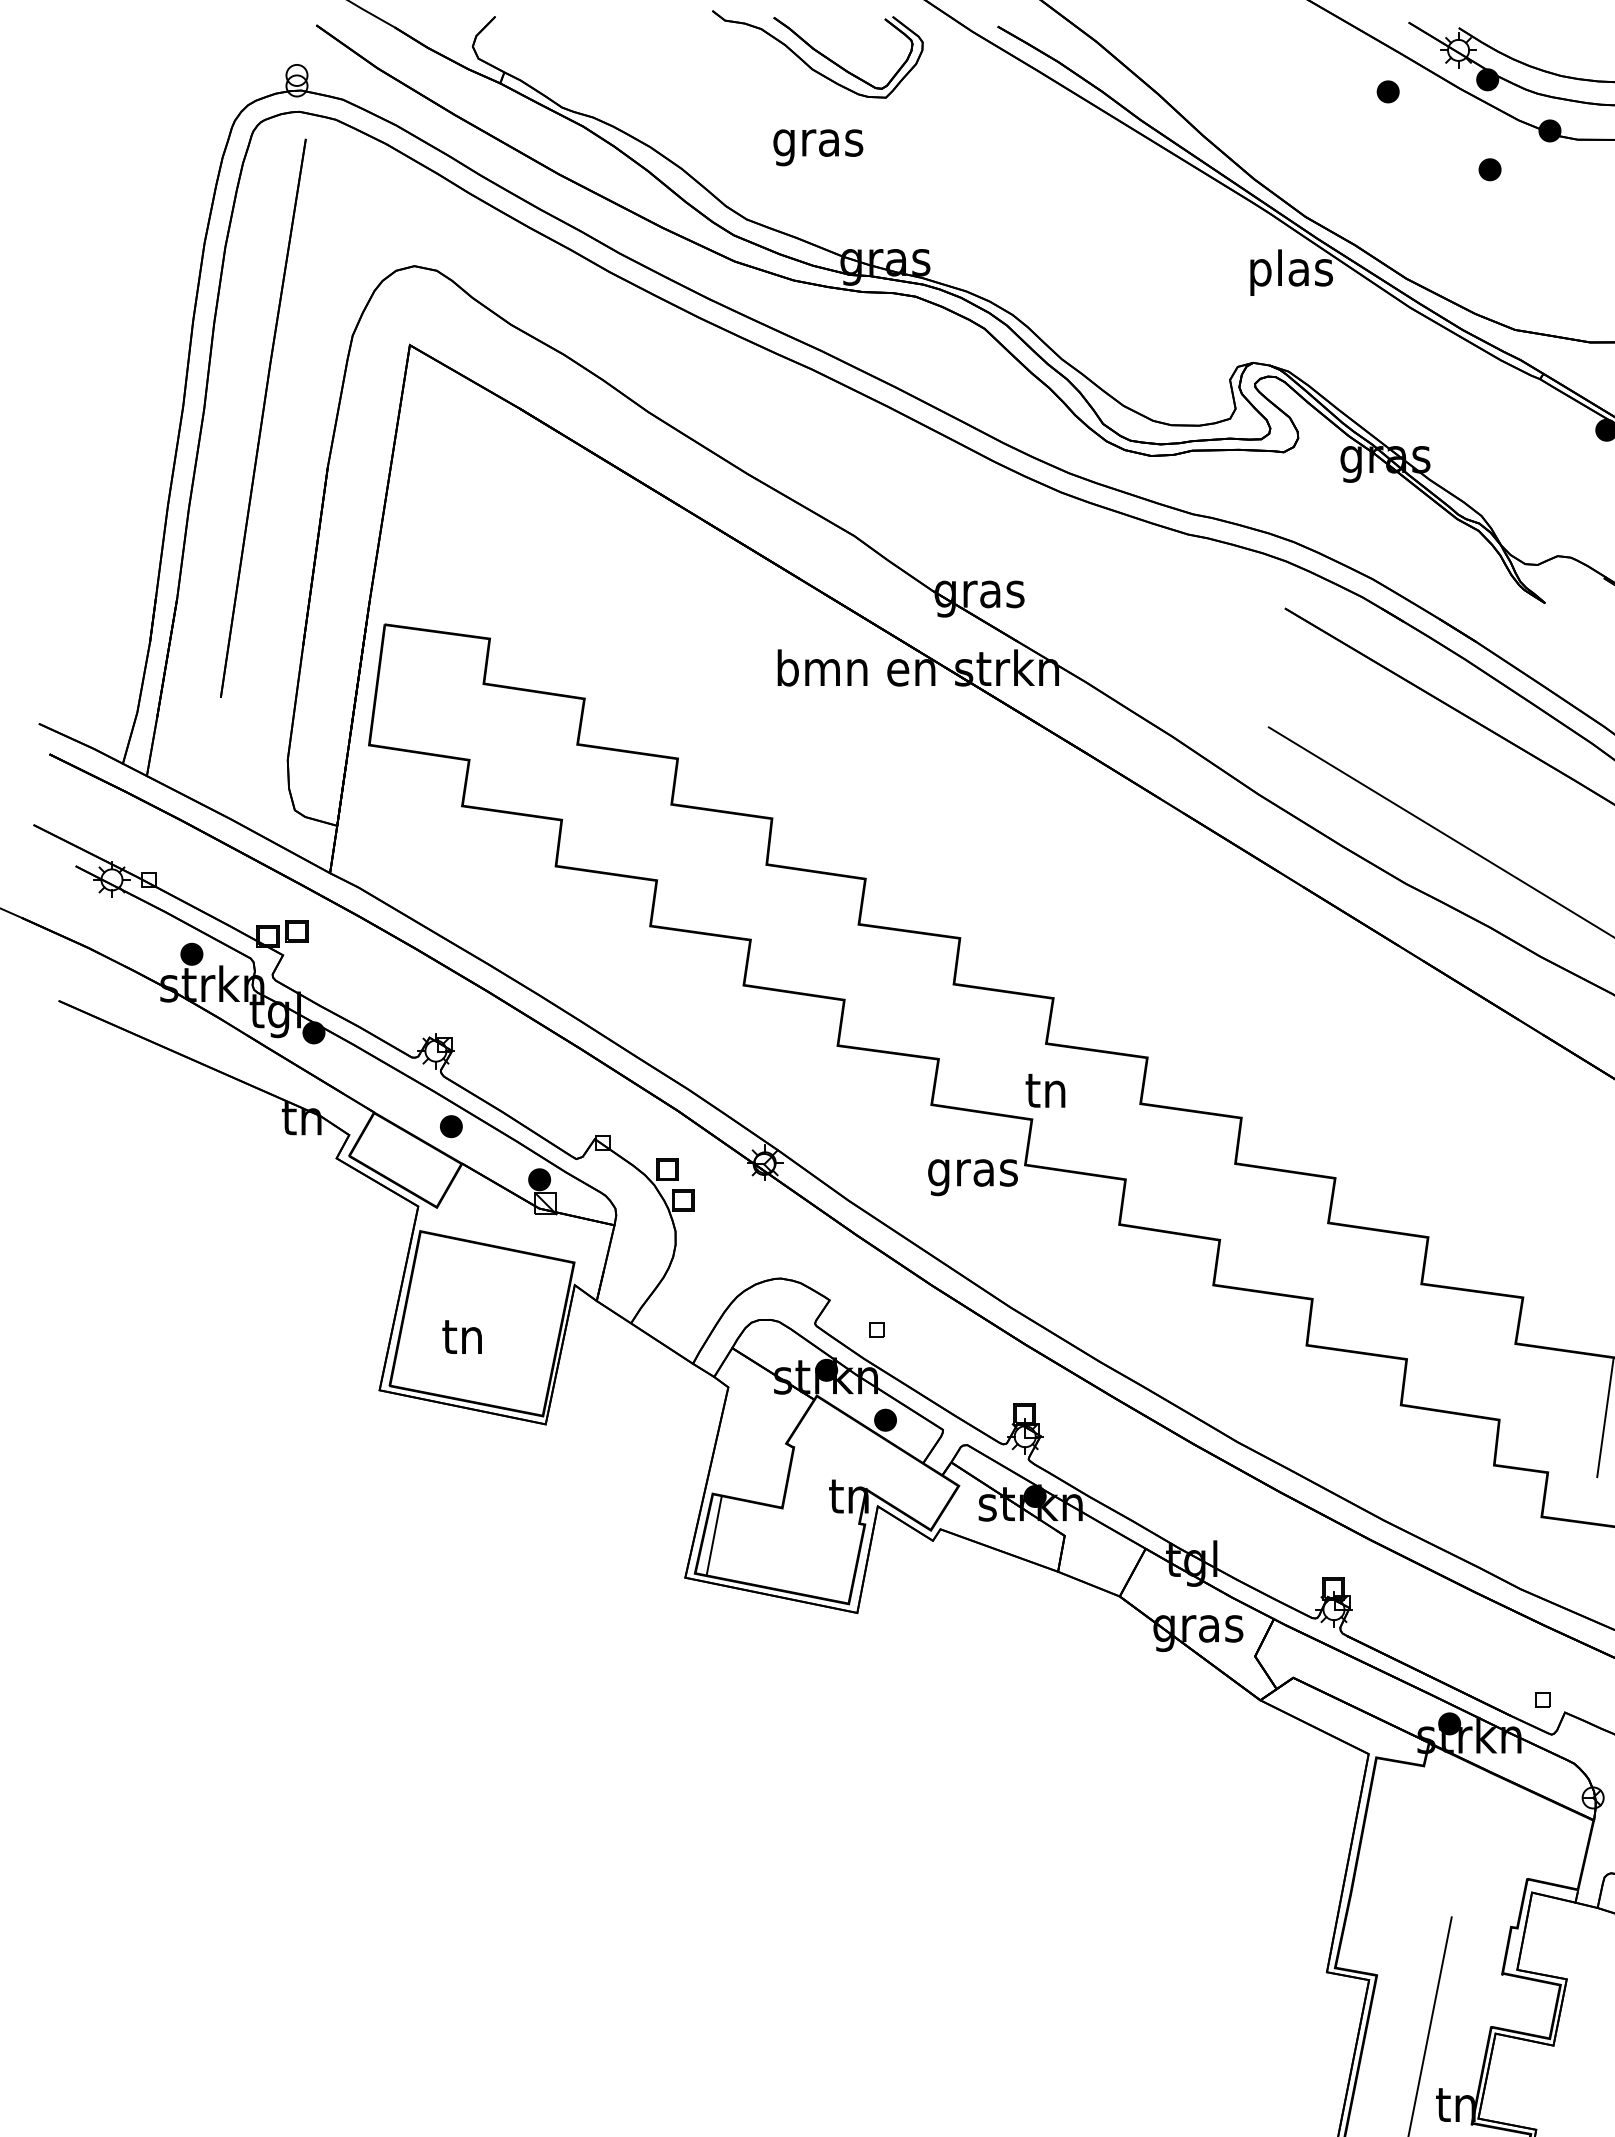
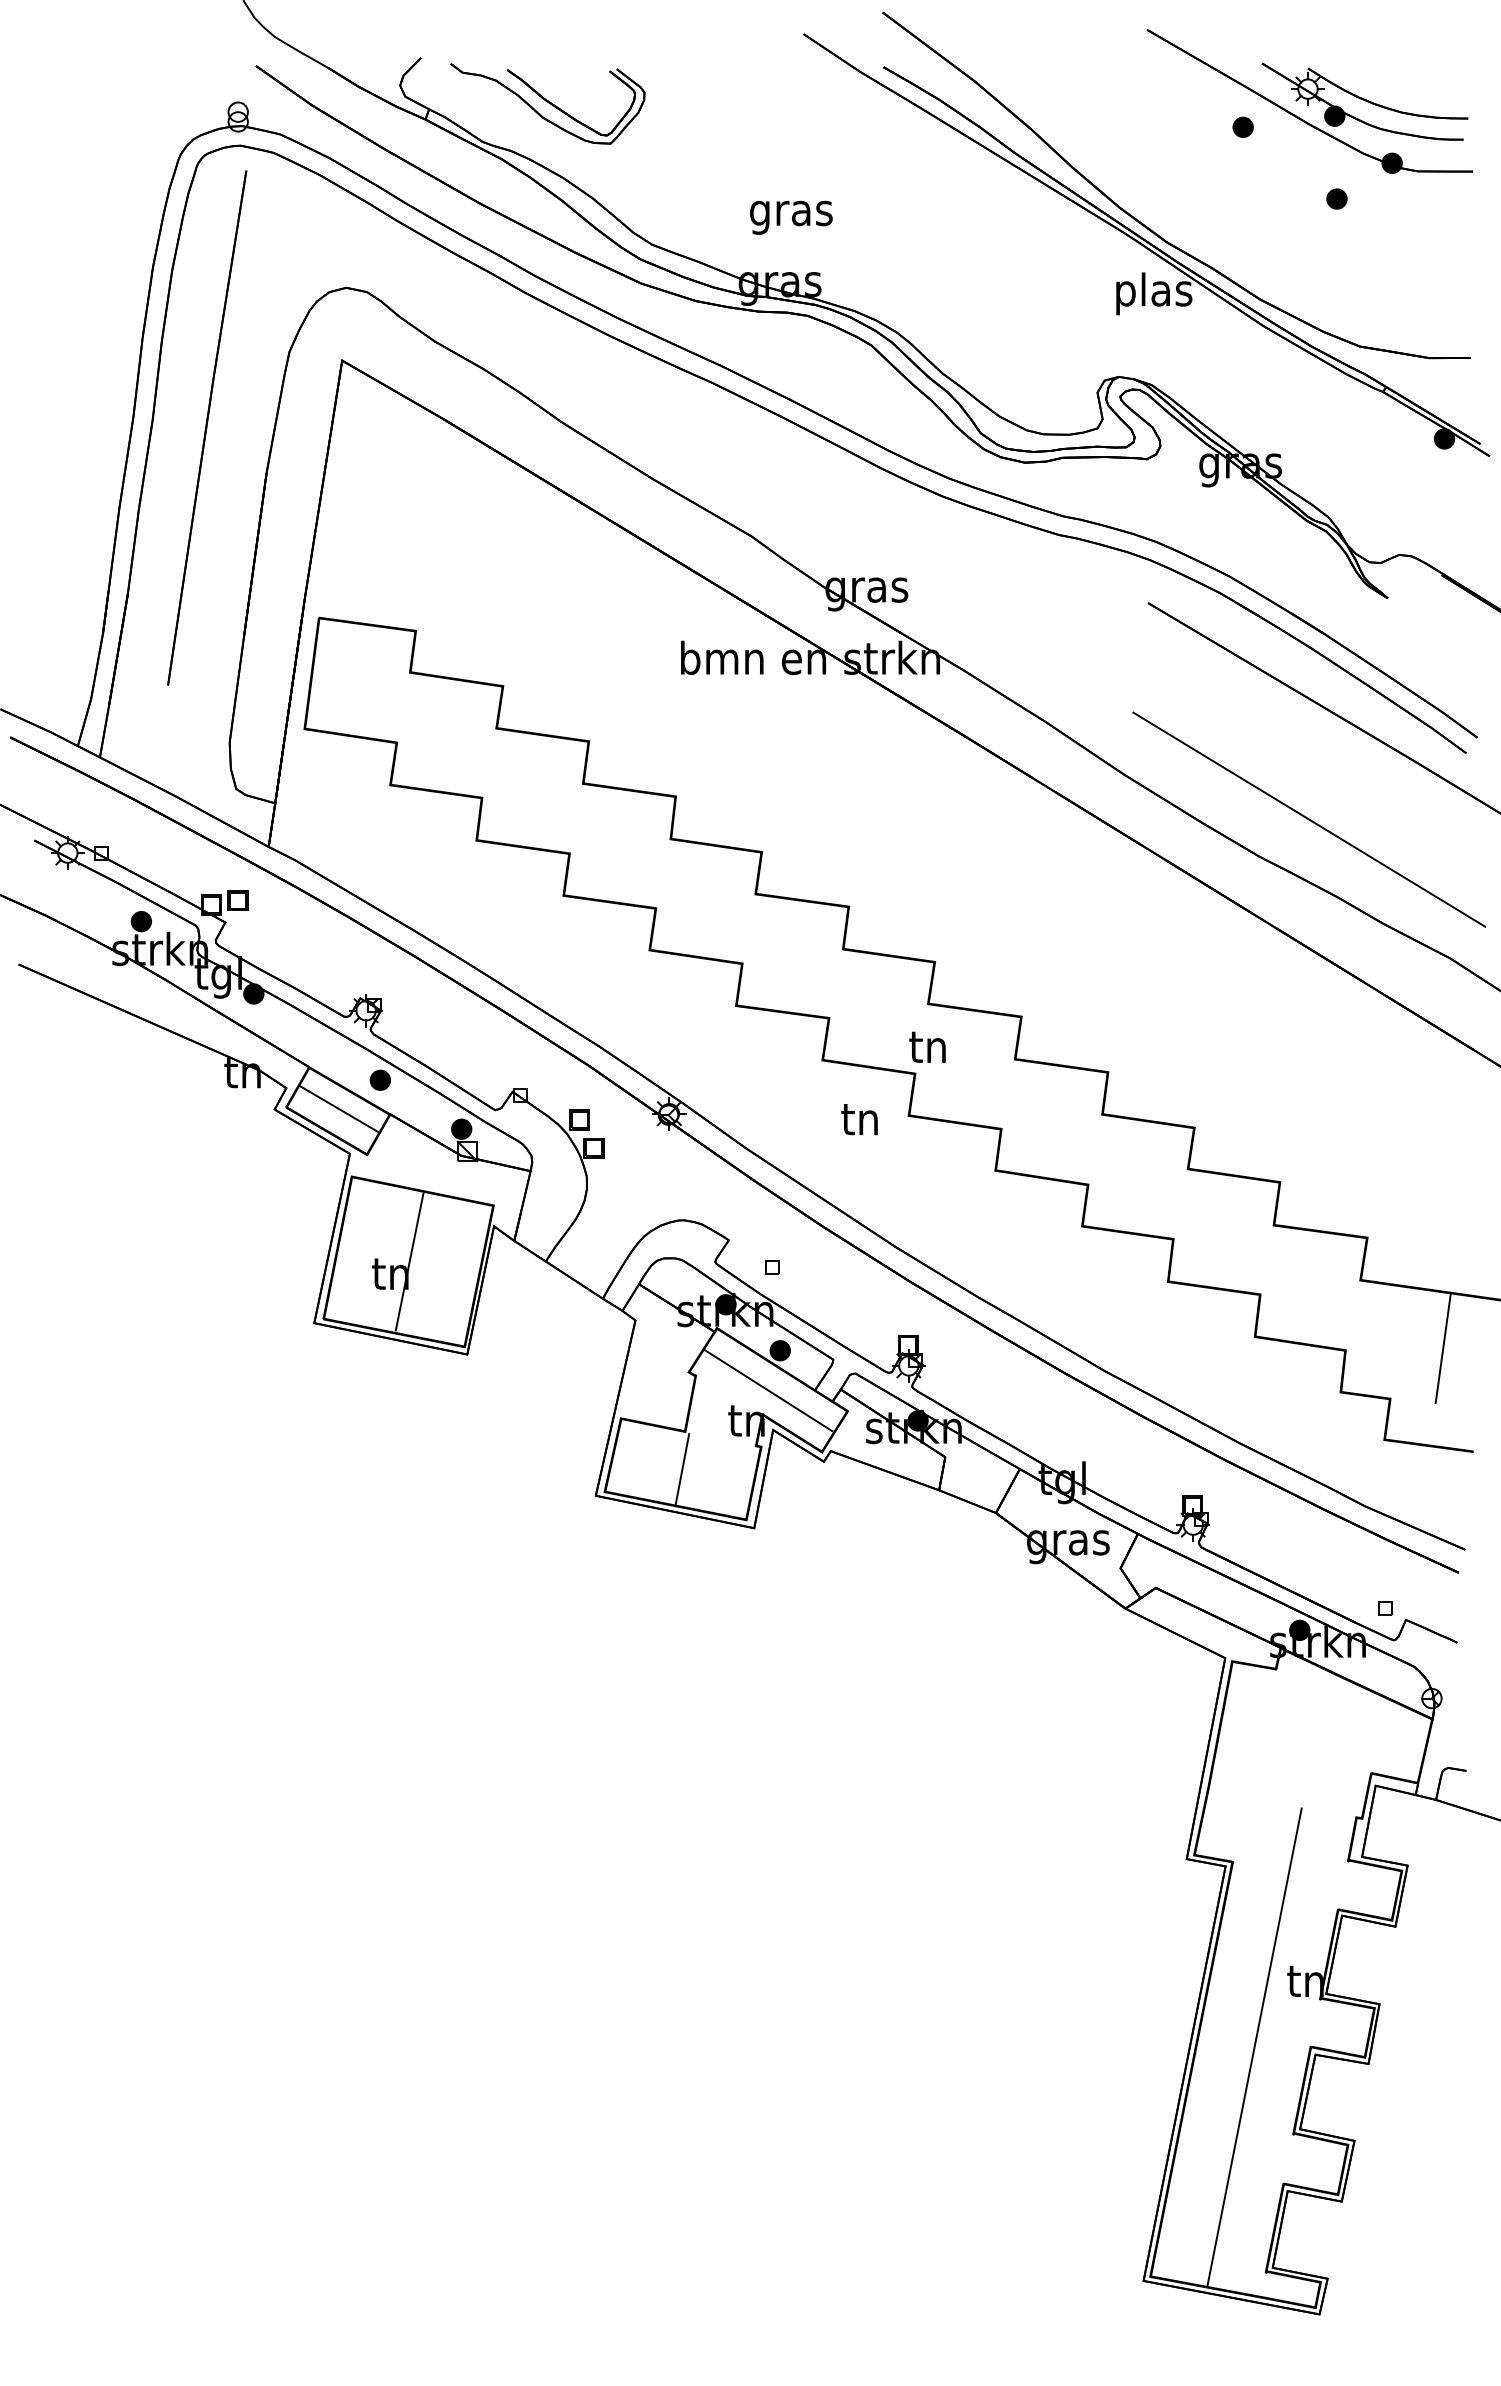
part: (817, 54) -> (547, 103), moved
text: (818, 147) -> (791, 217), moved
line: (406, 1158) -> (339, 1109), added
text: (972, 1174) -> (860, 1124), gras -> tn
line: (482, 1323) -> (409, 1261), added
line: (872, 1463) -> (768, 1390), added
line: (714, 1536) -> (682, 1469), moved

